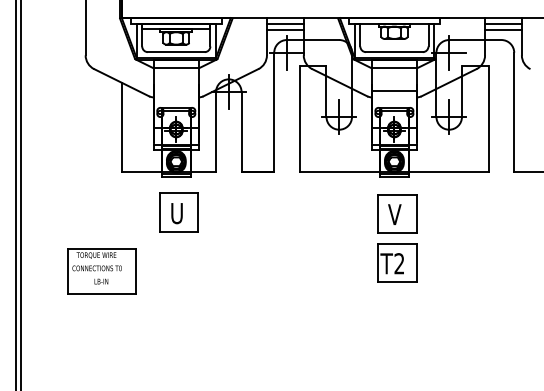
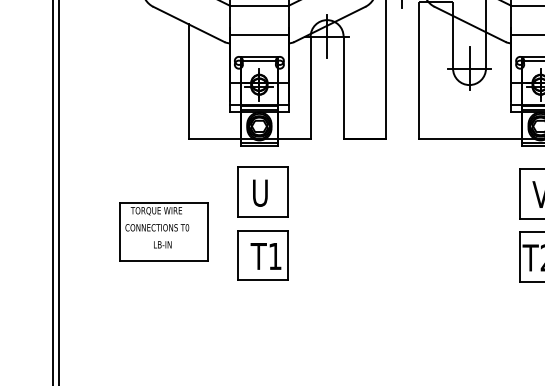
line: (176, 91) -> (259, 35), added
part: (178, 261) -> (262, 255), added
part: (101, 271) -> (162, 231), moved

